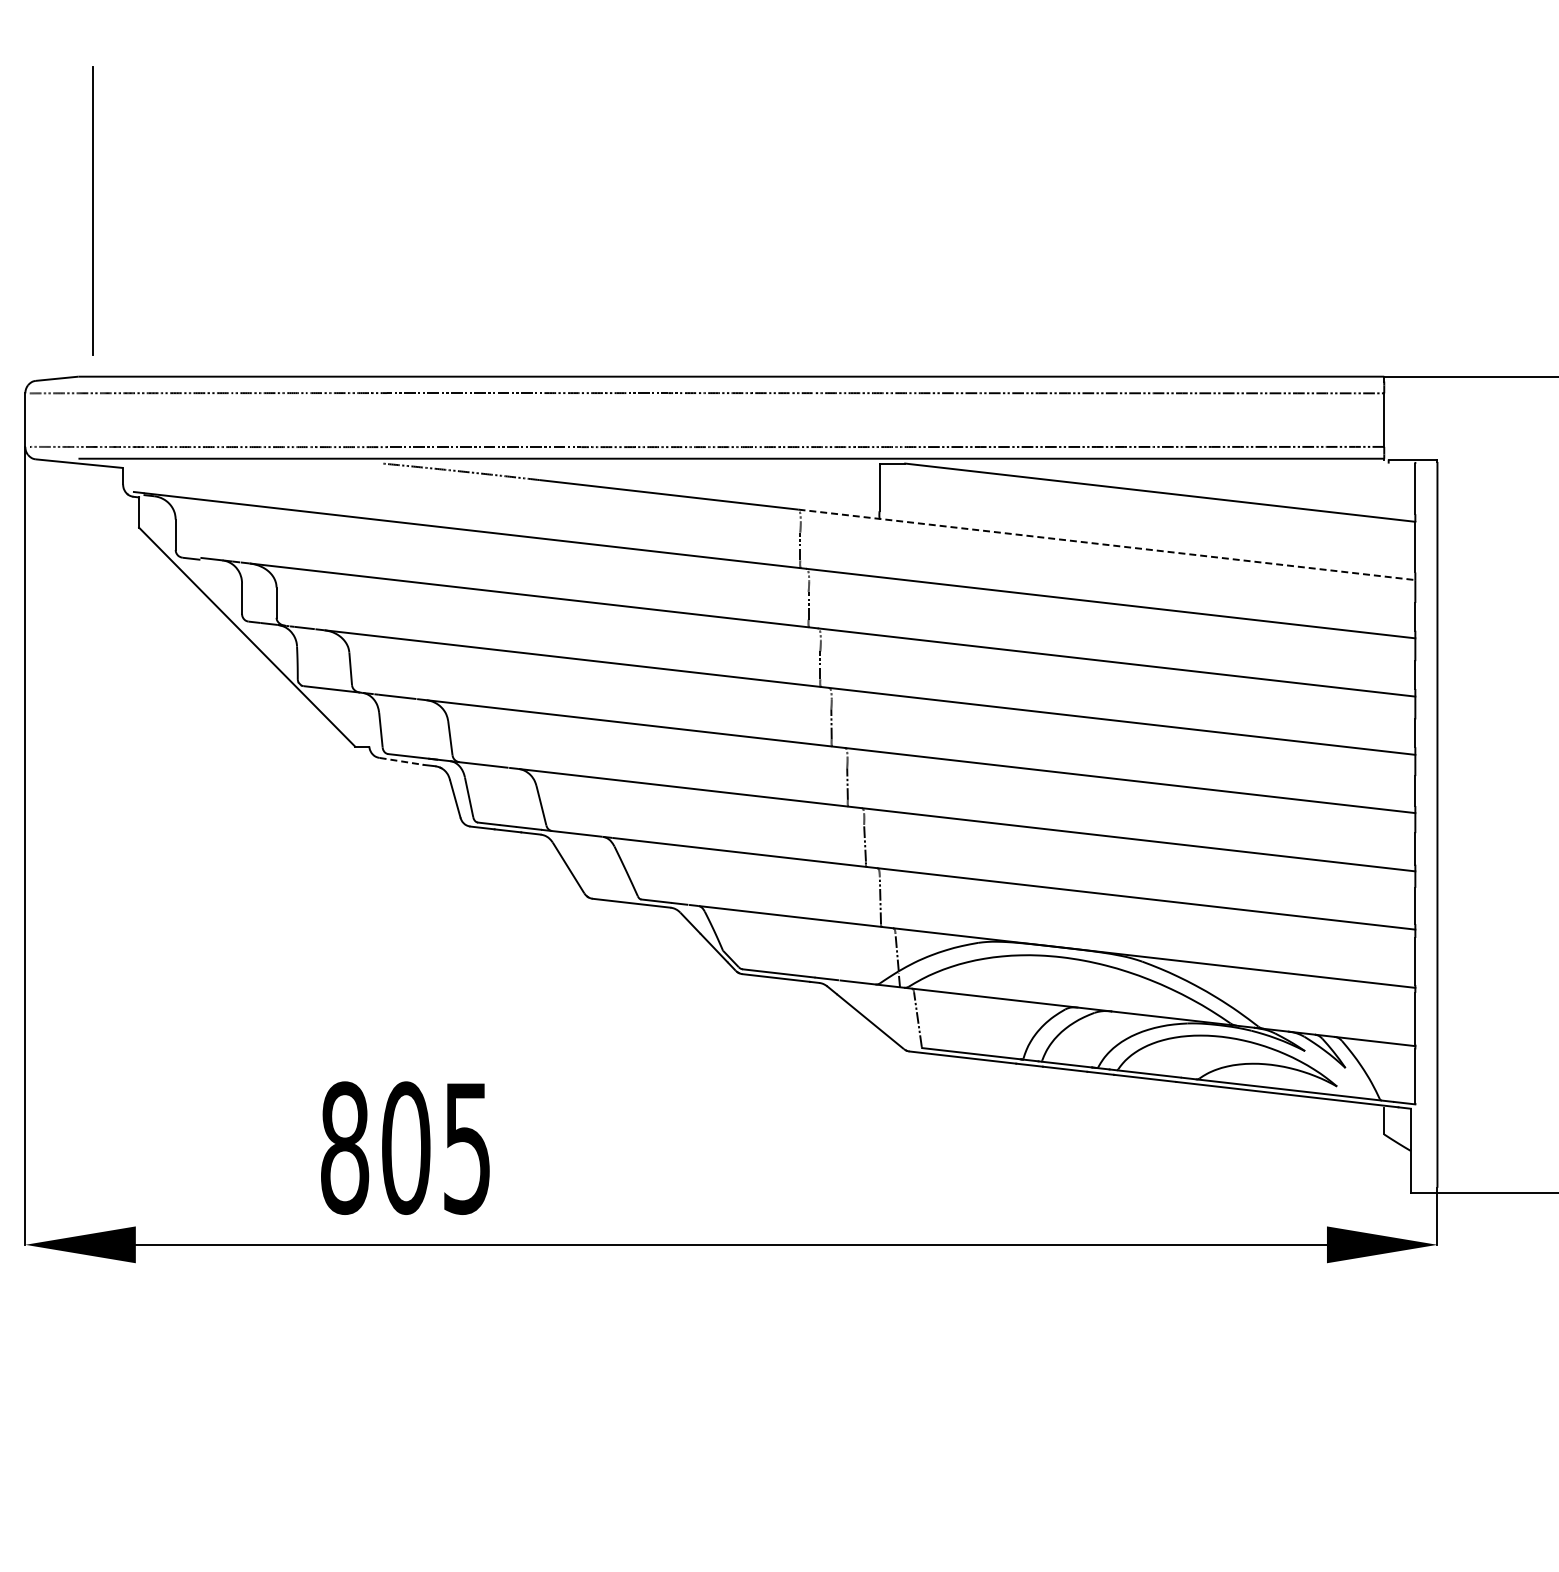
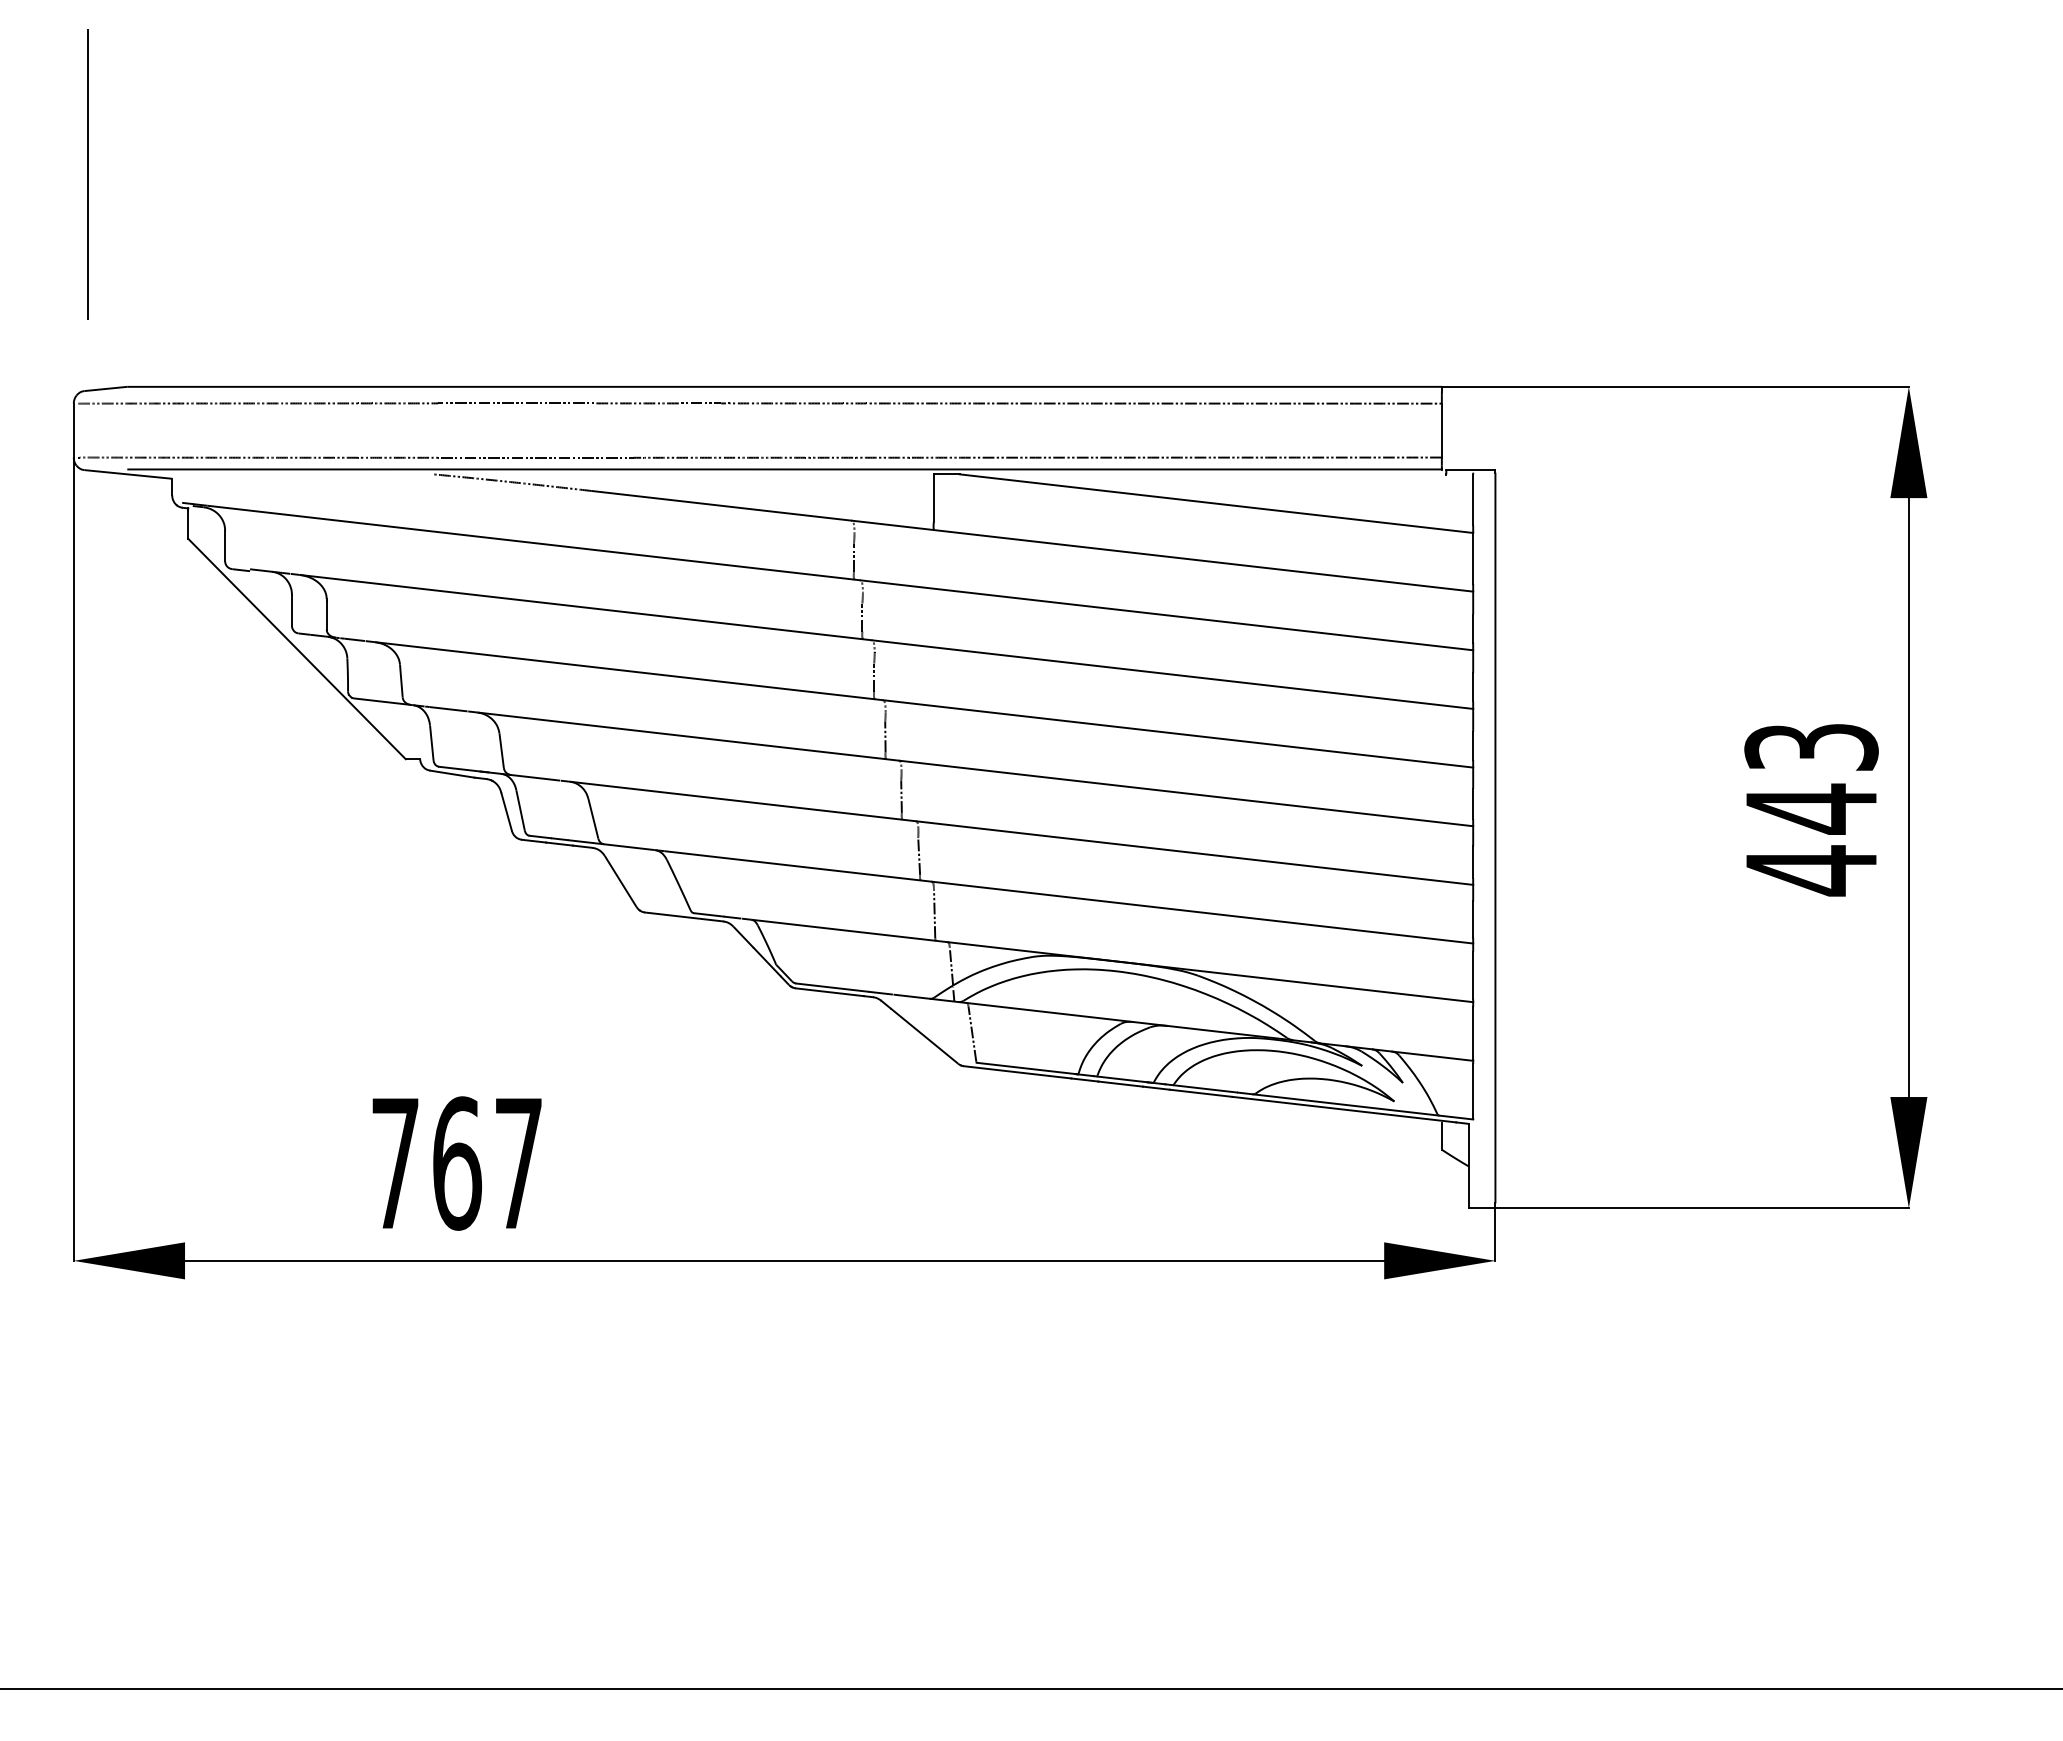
line: (92, 211) -> (87, 174), moved
line: (1106, 545) -> (1162, 556), dashed -> solid
line: (402, 761) -> (453, 774), dashed -> solid
text: (405, 1148) -> (456, 1163), 805 -> 767

